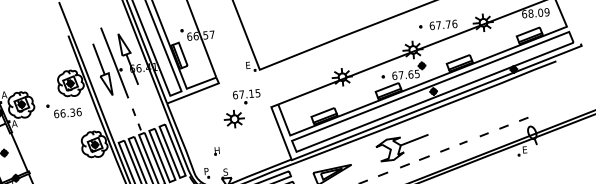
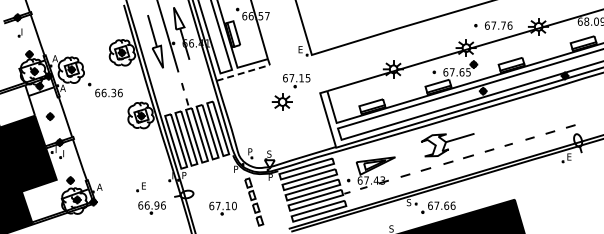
line: (197, 91) -> (247, 71), solid -> dashed
part: (64, 109) -> (105, 89), moved
part: (216, 151) -> (261, 132), removed

